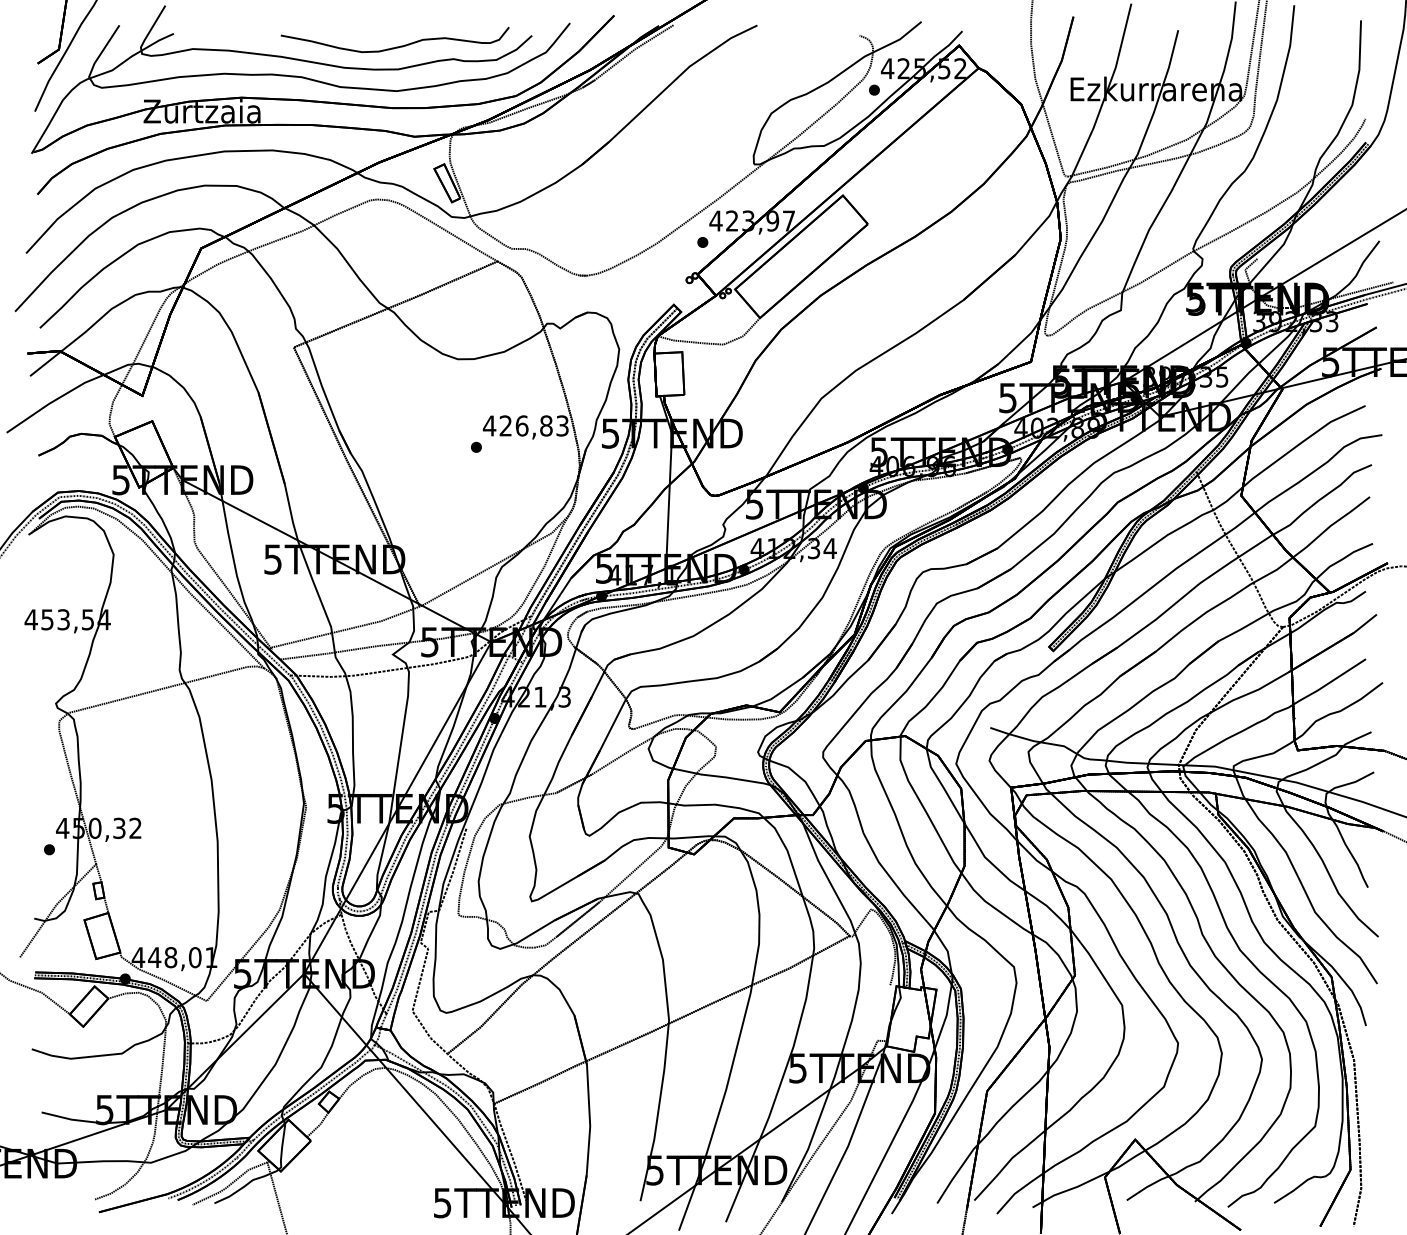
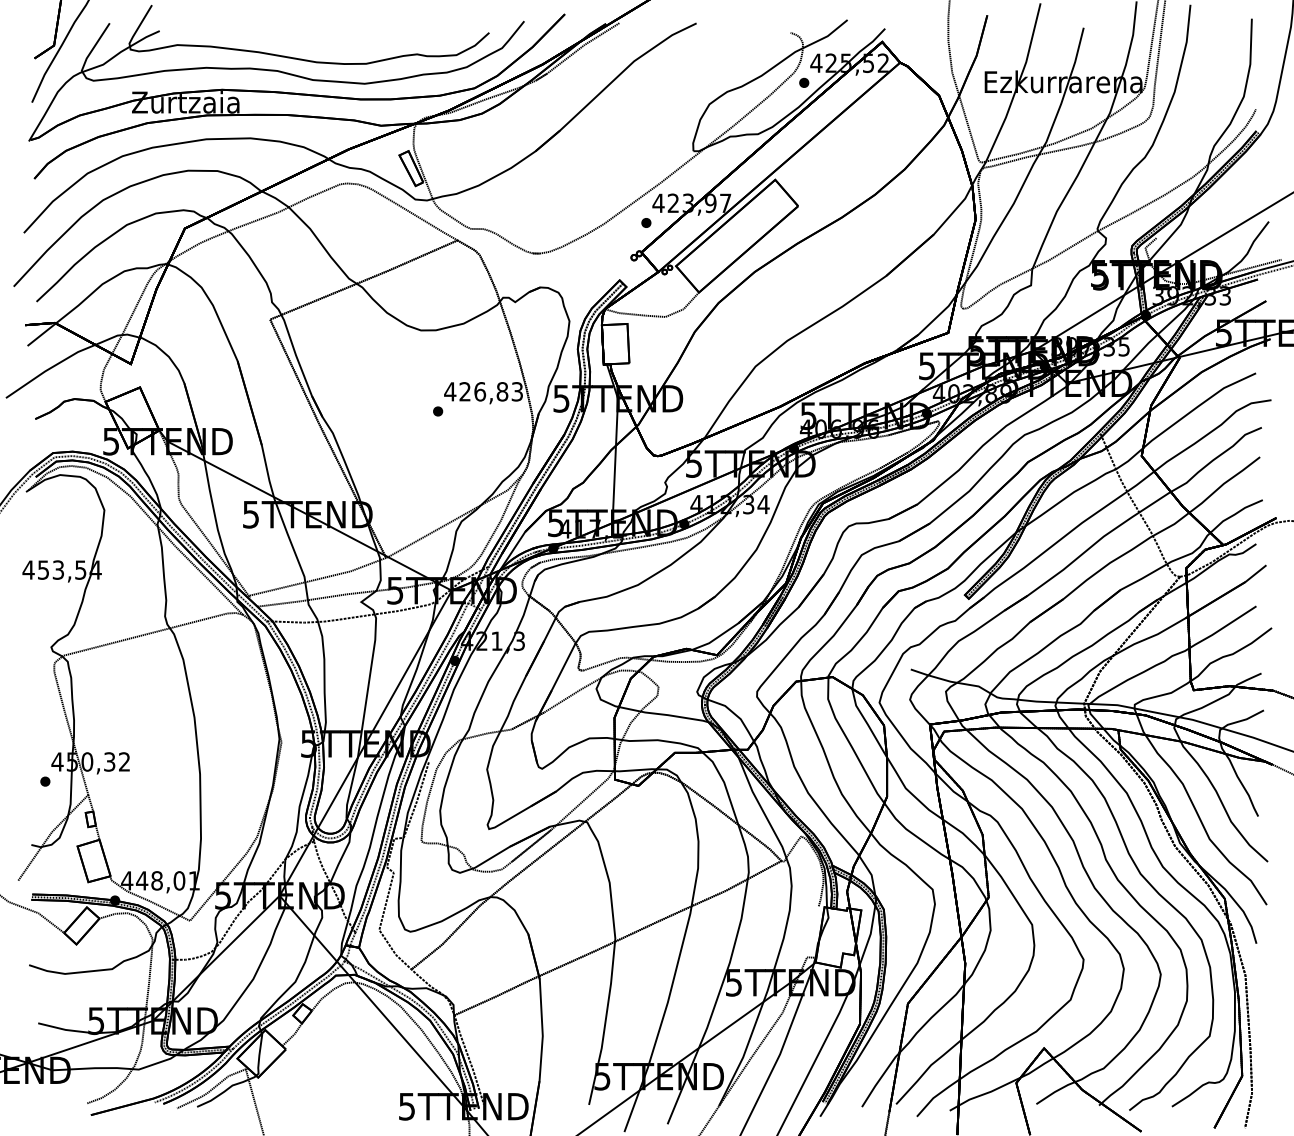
part: (396, 46) -> (364, 42), removed

